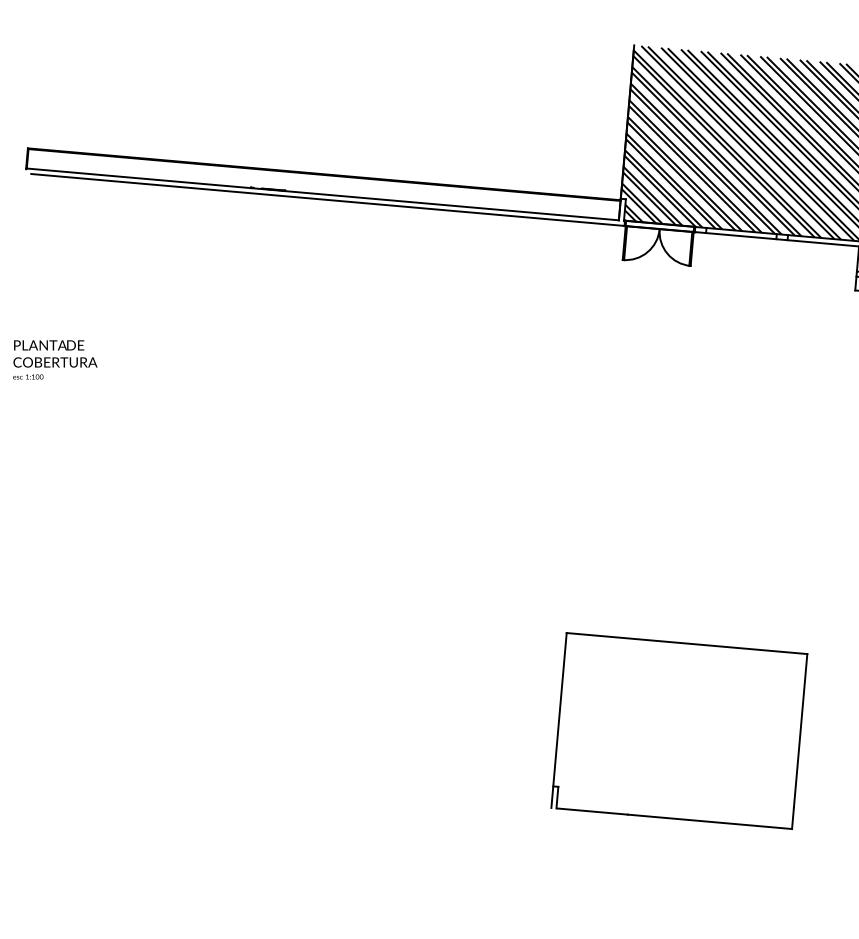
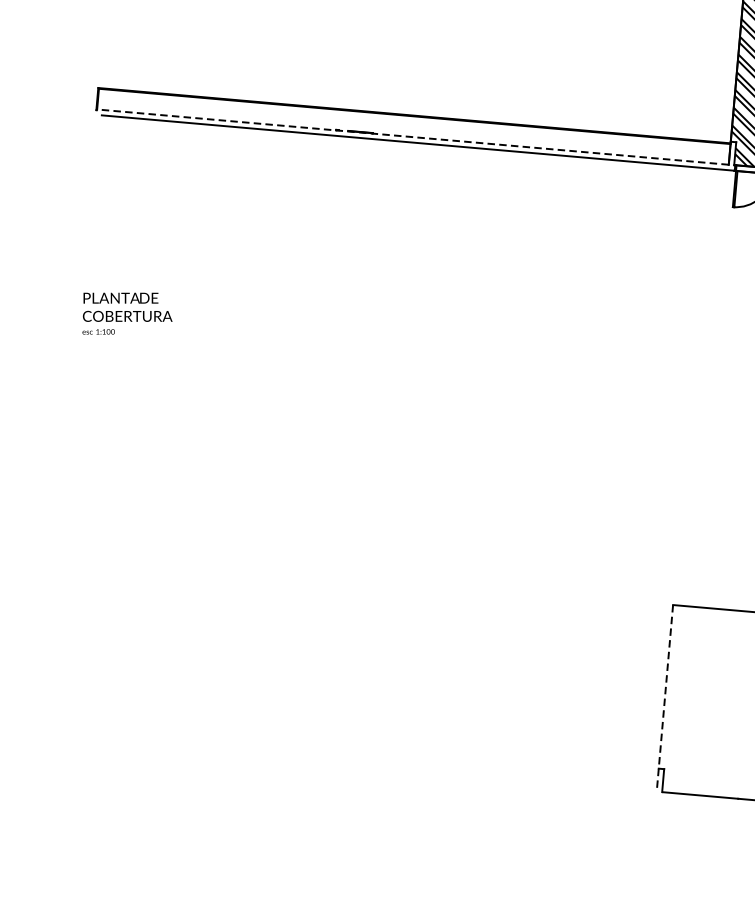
line: (322, 194) -> (412, 137), solid -> dashed
line: (559, 720) -> (665, 698), solid -> dashed

